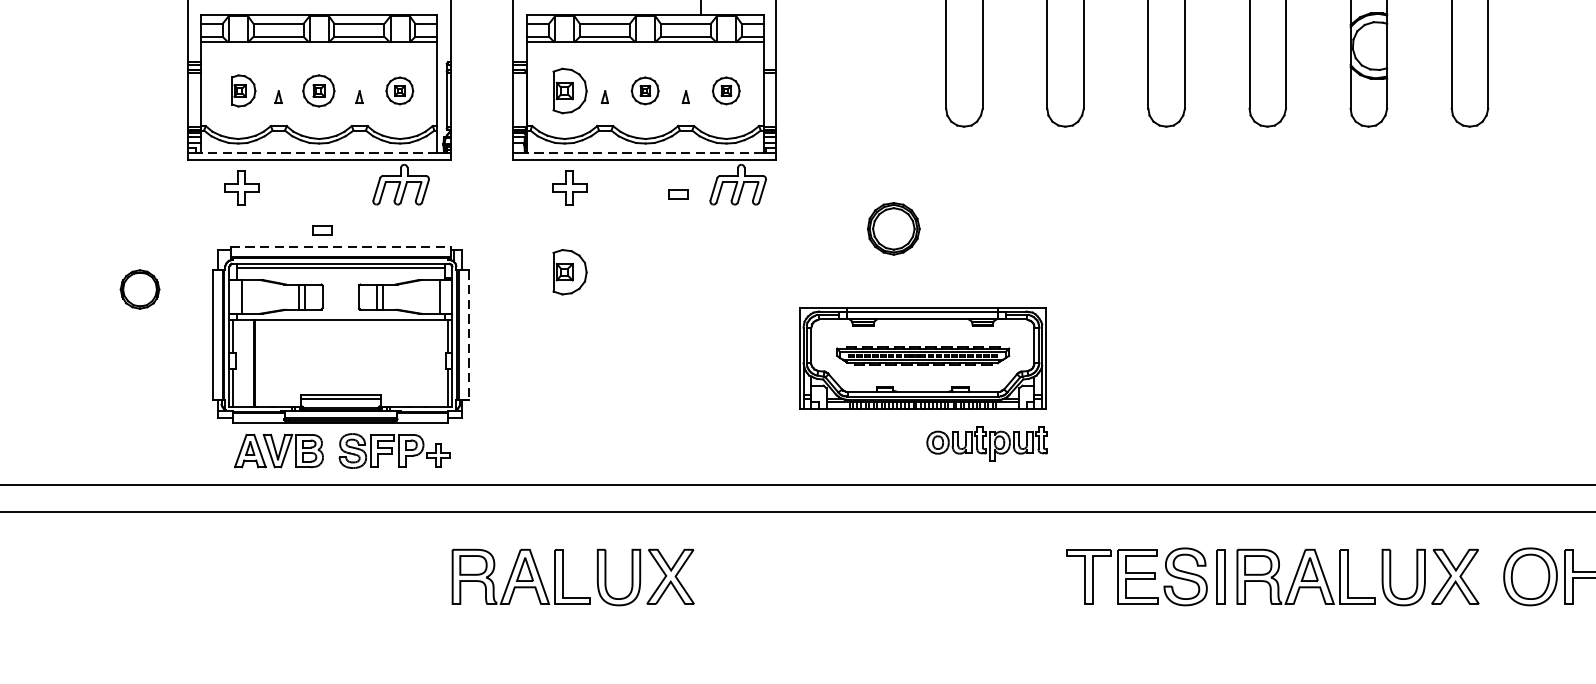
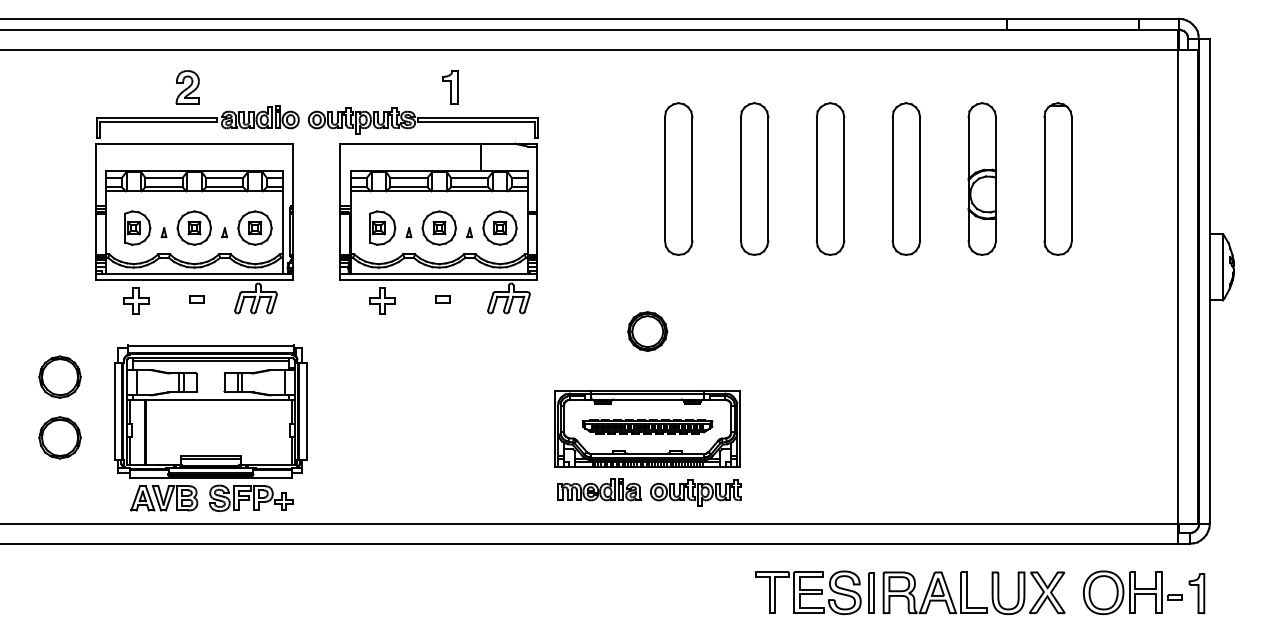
part: (243, 90) -> (137, 227), size x1.43
part: (317, 90) -> (193, 227), size x1.43
part: (399, 90) -> (254, 227), size x1.67
part: (644, 90) -> (438, 227), size x1.67
part: (725, 90) -> (499, 227), size x1.67
line: (319, 152) -> (194, 274), dashed -> solid
line: (645, 152) -> (439, 274), dashed -> solid
part: (677, 194) -> (442, 299), moved
part: (893, 228) -> (647, 331), moved
part: (321, 230) -> (196, 299), moved
line: (340, 247) -> (210, 345), dashed -> solid
part: (569, 271) -> (382, 363), removed
part: (139, 288) -> (59, 376), size x1.43
line: (468, 335) -> (306, 411), dashed -> solid
part: (139, 369) -> (59, 437), added
part: (858, 439) -> (599, 489), added
part: (572, 577) -> (384, 593), removed

